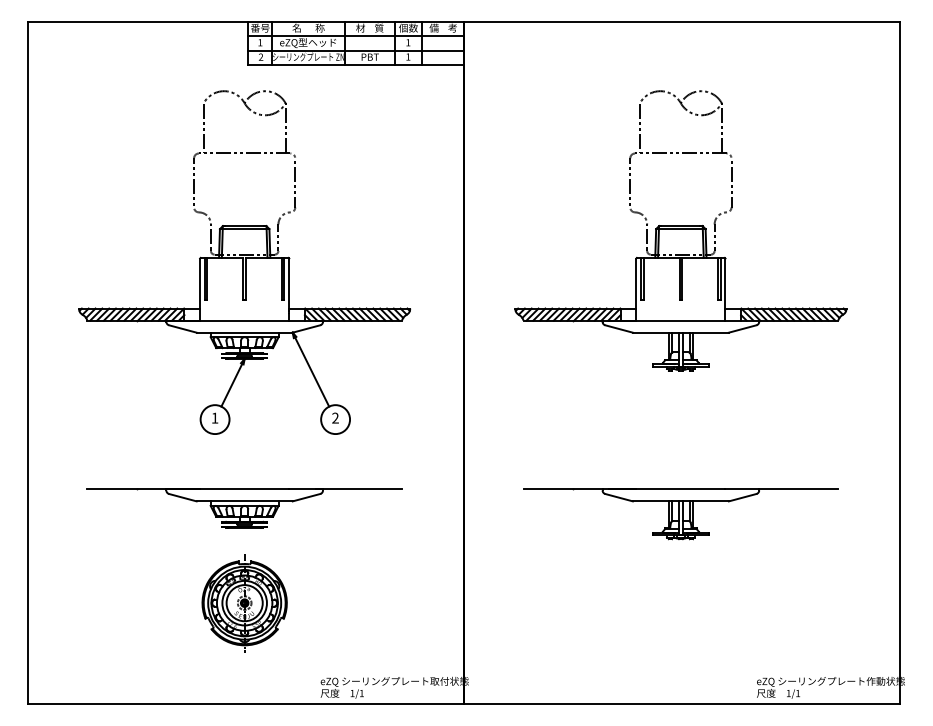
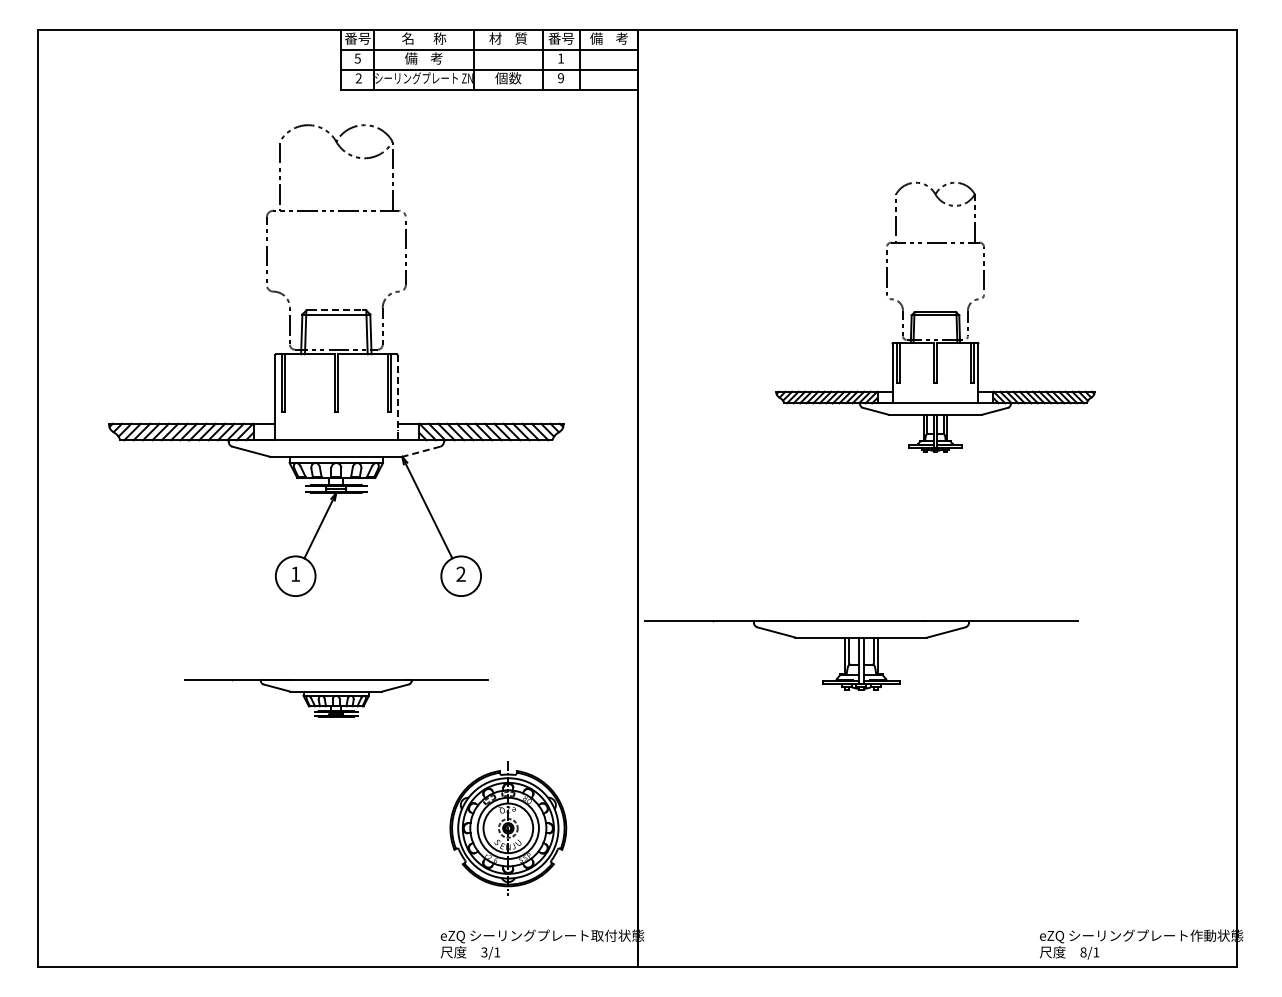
text: (408, 28) -> (561, 38), 個数 -> 番号
text: (260, 42) -> (357, 58), 1 -> 5
text: (307, 42) -> (422, 58), eZQ型ヘッド -> 備    考
text: (370, 57) -> (508, 78), PBT -> 個数
text: (407, 57) -> (560, 78), 1 -> 9
line: (244, 226) -> (336, 310), solid -> dashed
part: (680, 230) -> (935, 316), size x0.7
line: (289, 289) -> (397, 397), solid -> dashed
line: (306, 328) -> (421, 451), solid -> dashed
part: (244, 508) -> (335, 698), size x0.7
part: (680, 514) -> (861, 655), moved
part: (244, 603) -> (508, 828), moved
text: (352, 693) -> (484, 952), 1/1 -> 3/1
text: (788, 693) -> (1083, 952), 1/1 -> 8/1

